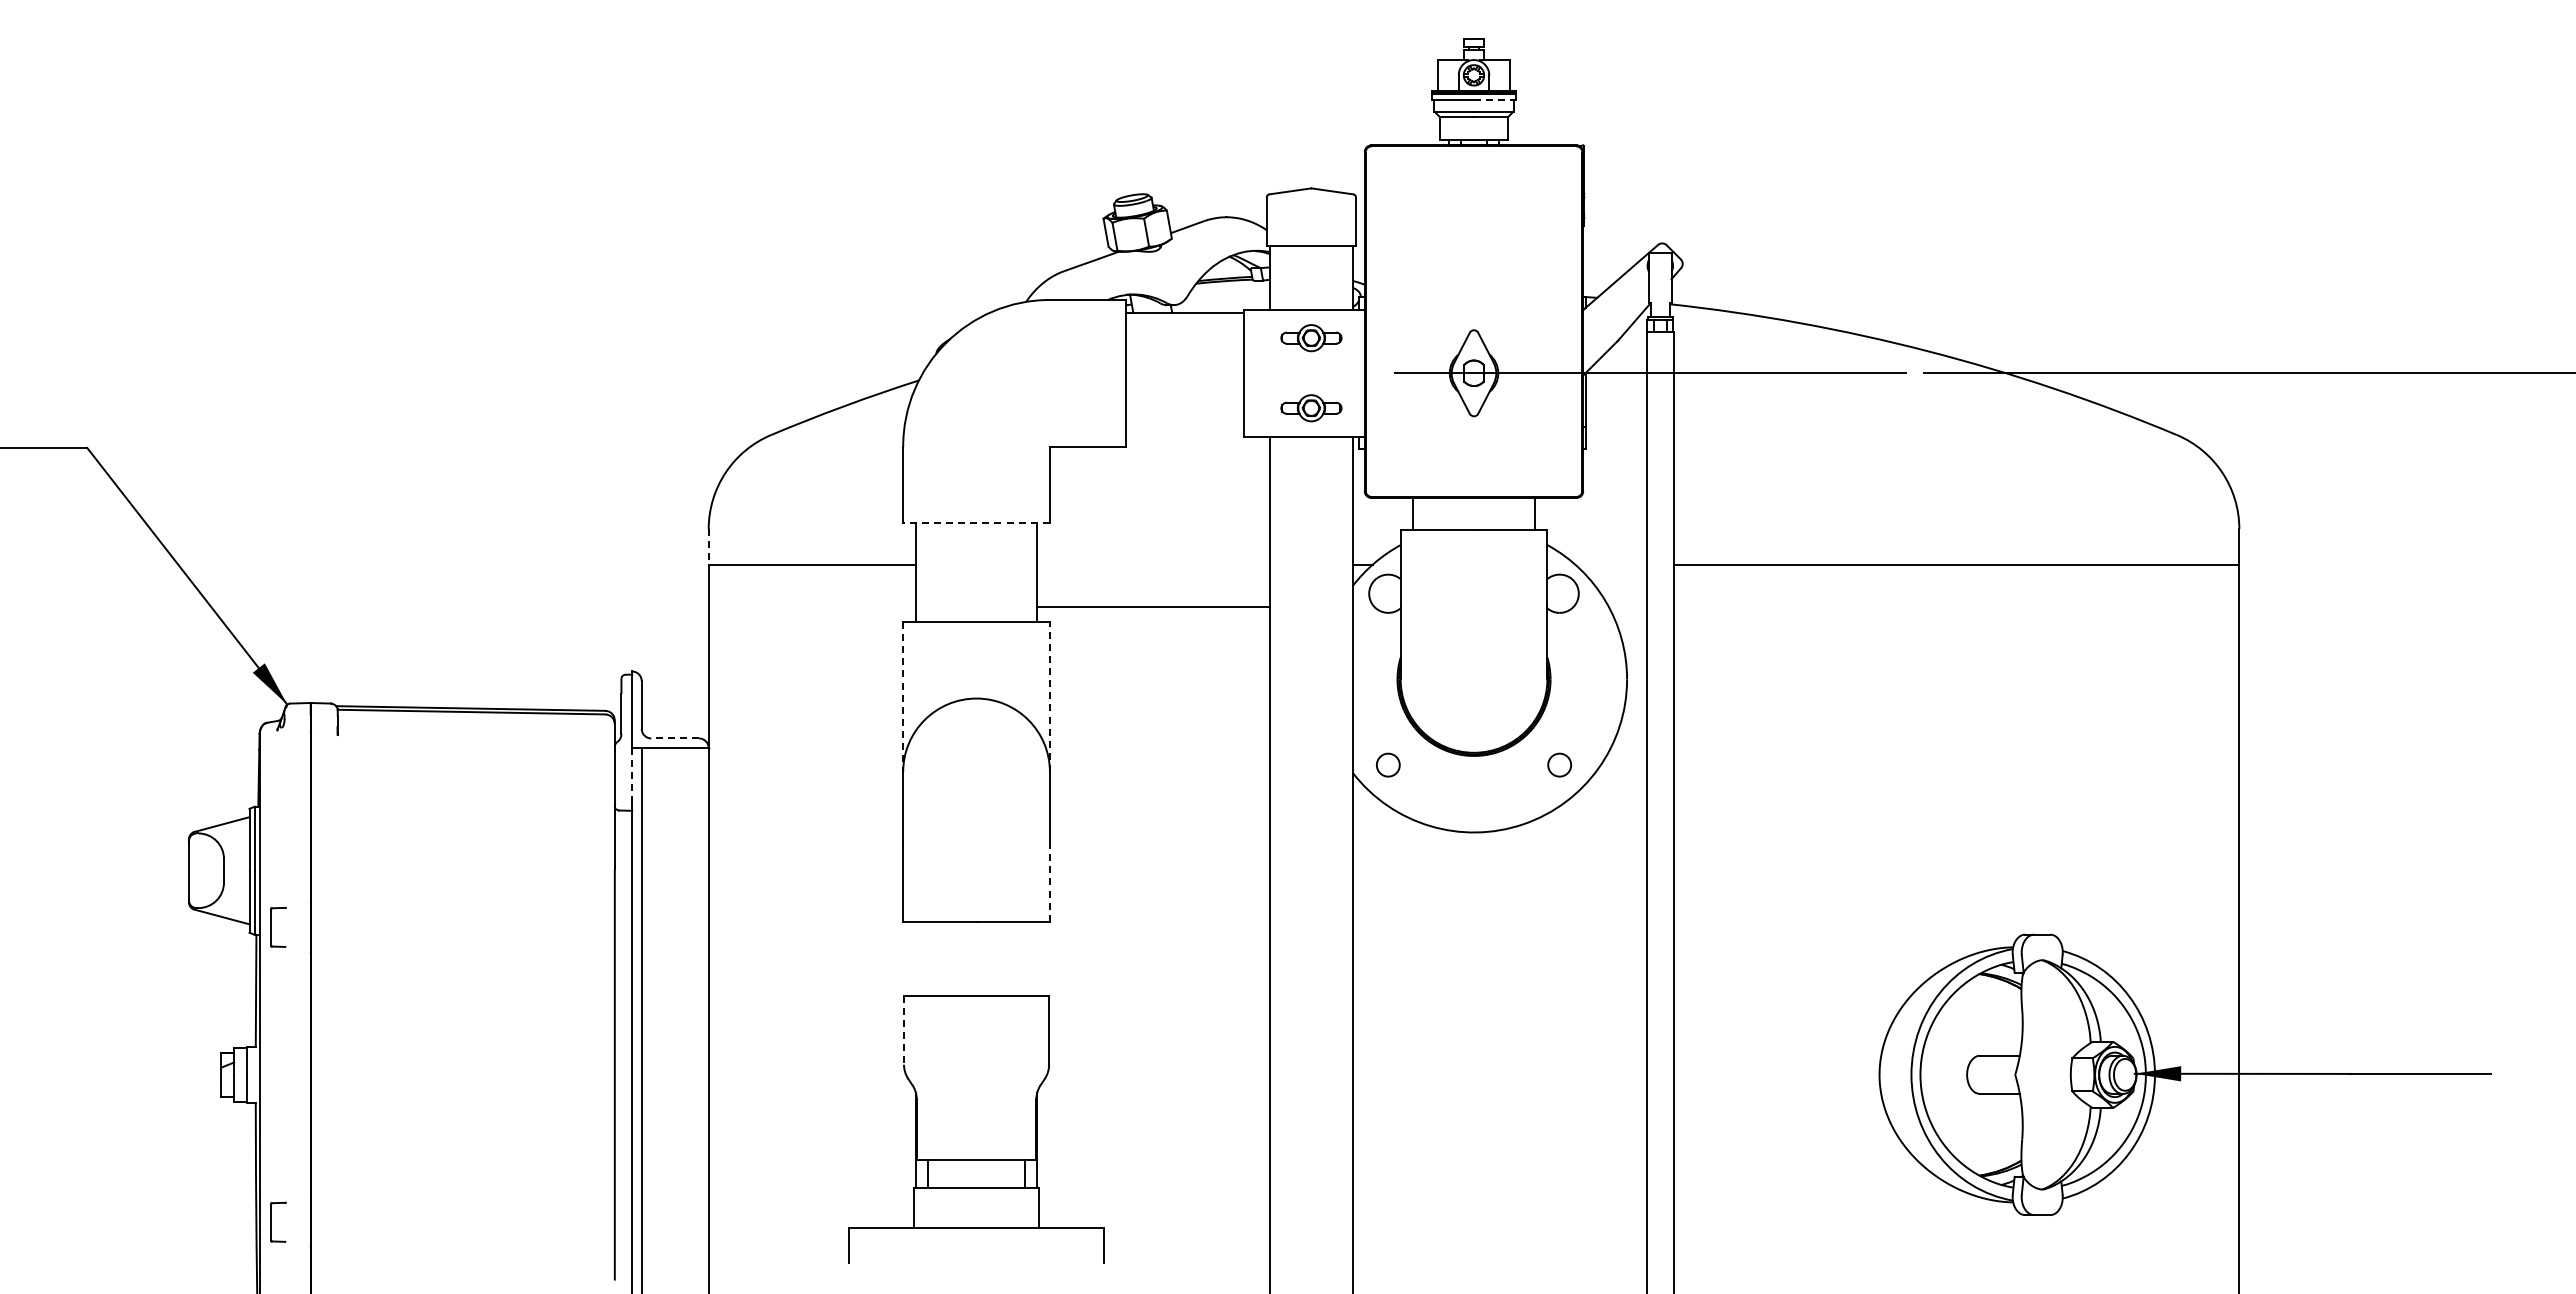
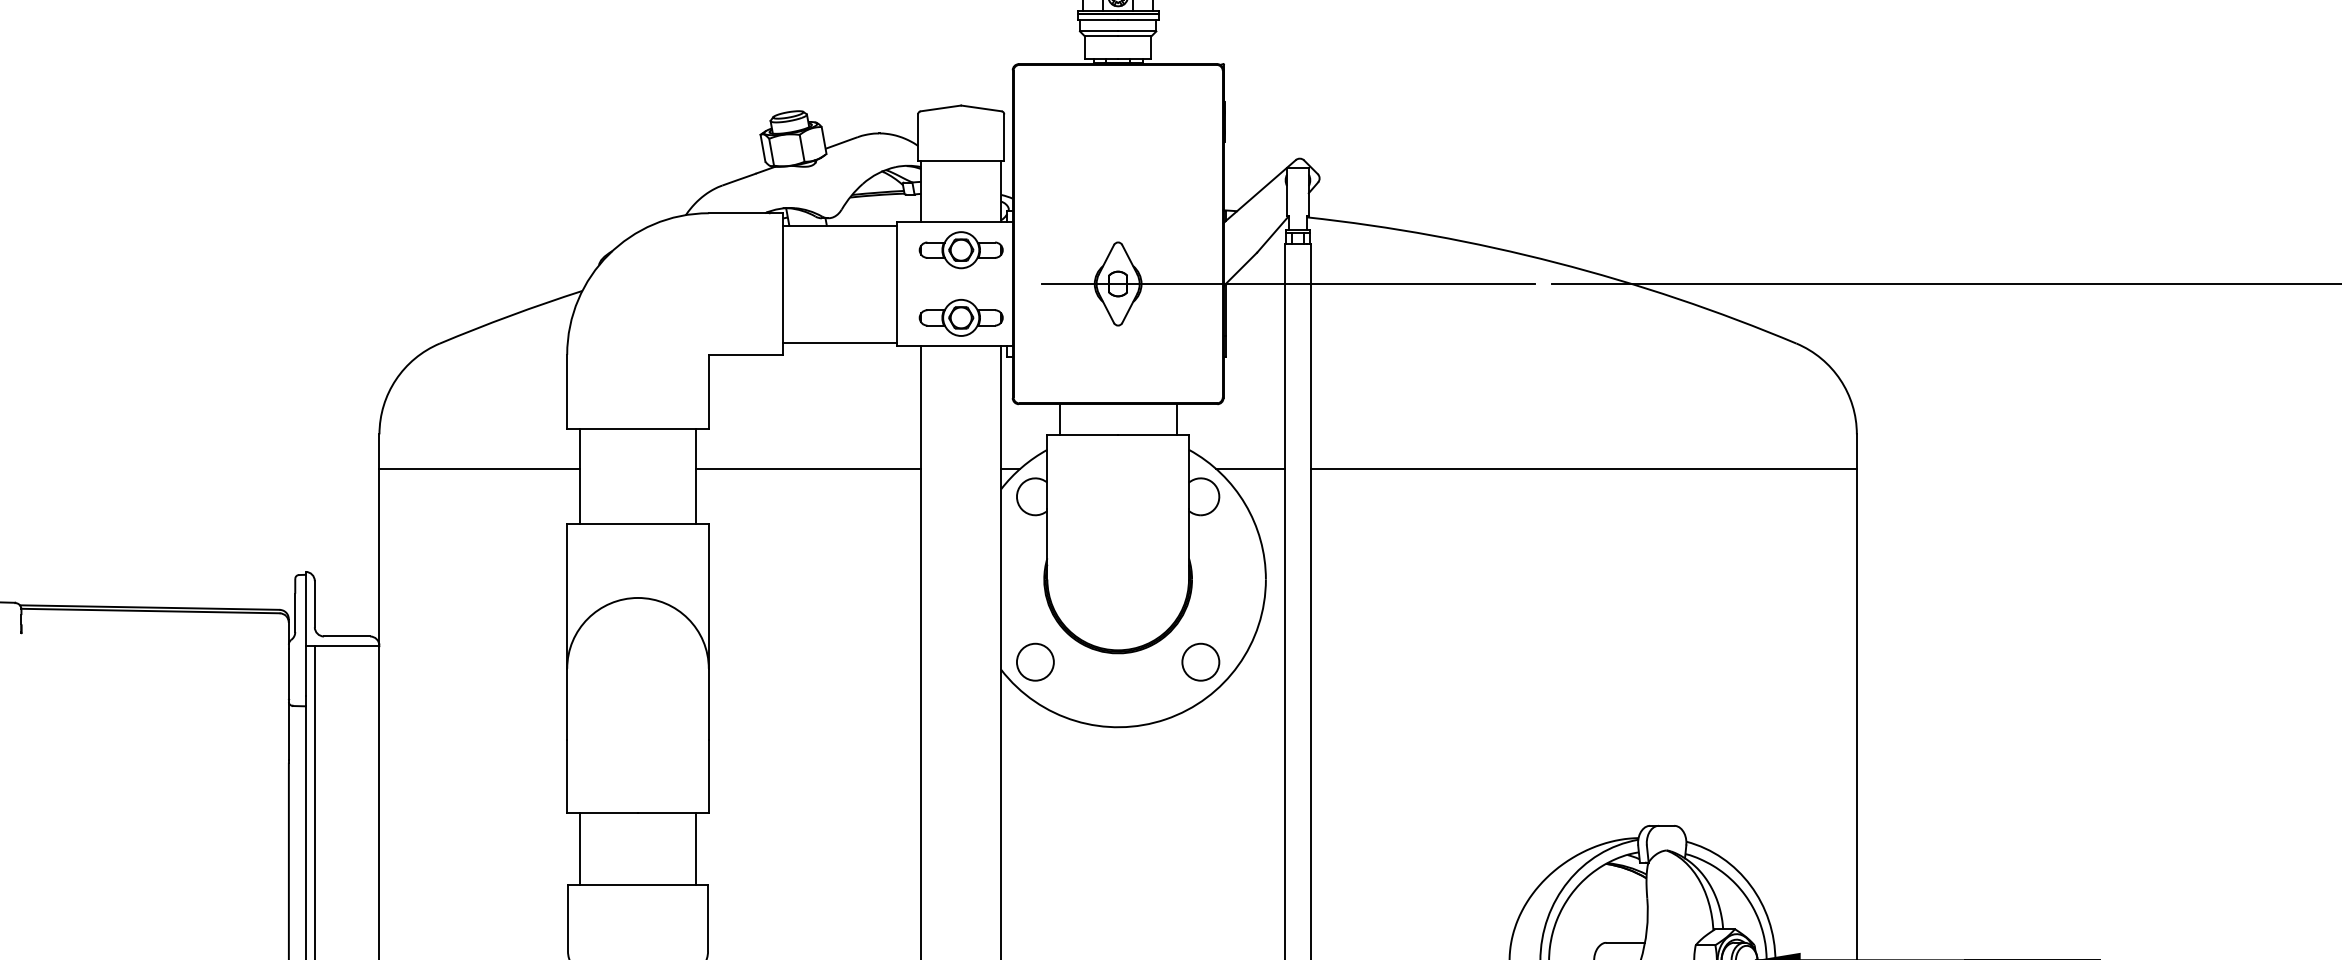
line: (1495, 100) -> (1138, 20), dashed -> solid
part: (1311, 337) -> (961, 249), size x1.43
part: (1311, 407) -> (961, 317), size x1.43
line: (1185, 433) -> (839, 342), added
line: (976, 523) -> (637, 429), dashed -> solid
line: (708, 546) -> (379, 451), dashed -> solid
line: (1610, 564) -> (1249, 468), added
line: (1153, 606) -> (808, 468), moved
line: (903, 696) -> (567, 595), dashed -> solid
line: (1049, 696) -> (708, 595), dashed -> solid
line: (675, 738) -> (347, 636), dashed -> solid
circle: (1388, 765) -> (1035, 662), size x1.67
circle: (1559, 765) -> (1200, 662), size x1.67
line: (632, 773) -> (305, 670), dashed -> solid
line: (1049, 883) -> (708, 776), dashed -> solid
line: (915, 958) -> (579, 848), added
line: (1037, 958) -> (696, 848), added
line: (904, 1030) -> (568, 918), dashed -> solid

